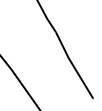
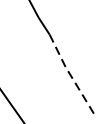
line: (73, 65) -> (71, 75), solid -> dashed

